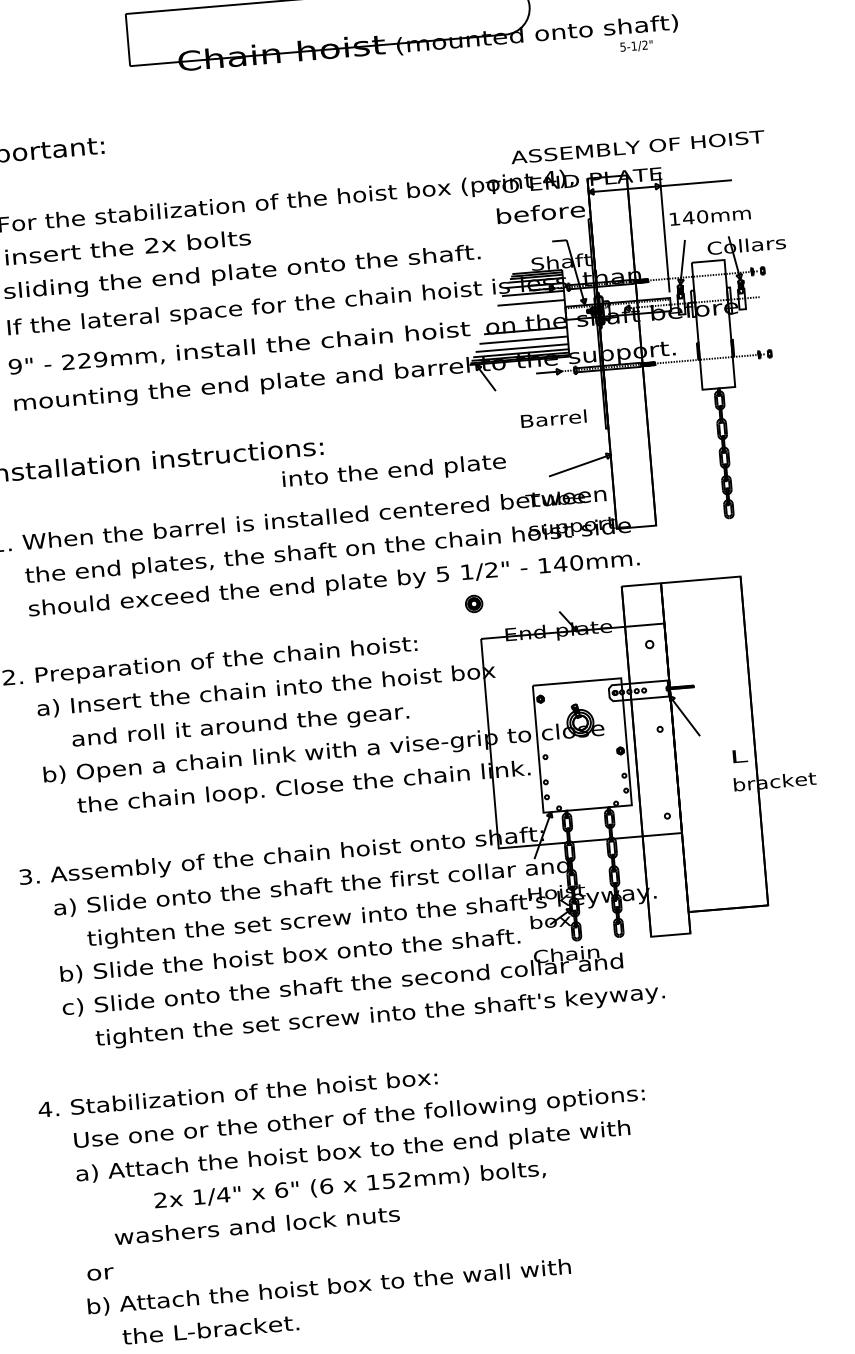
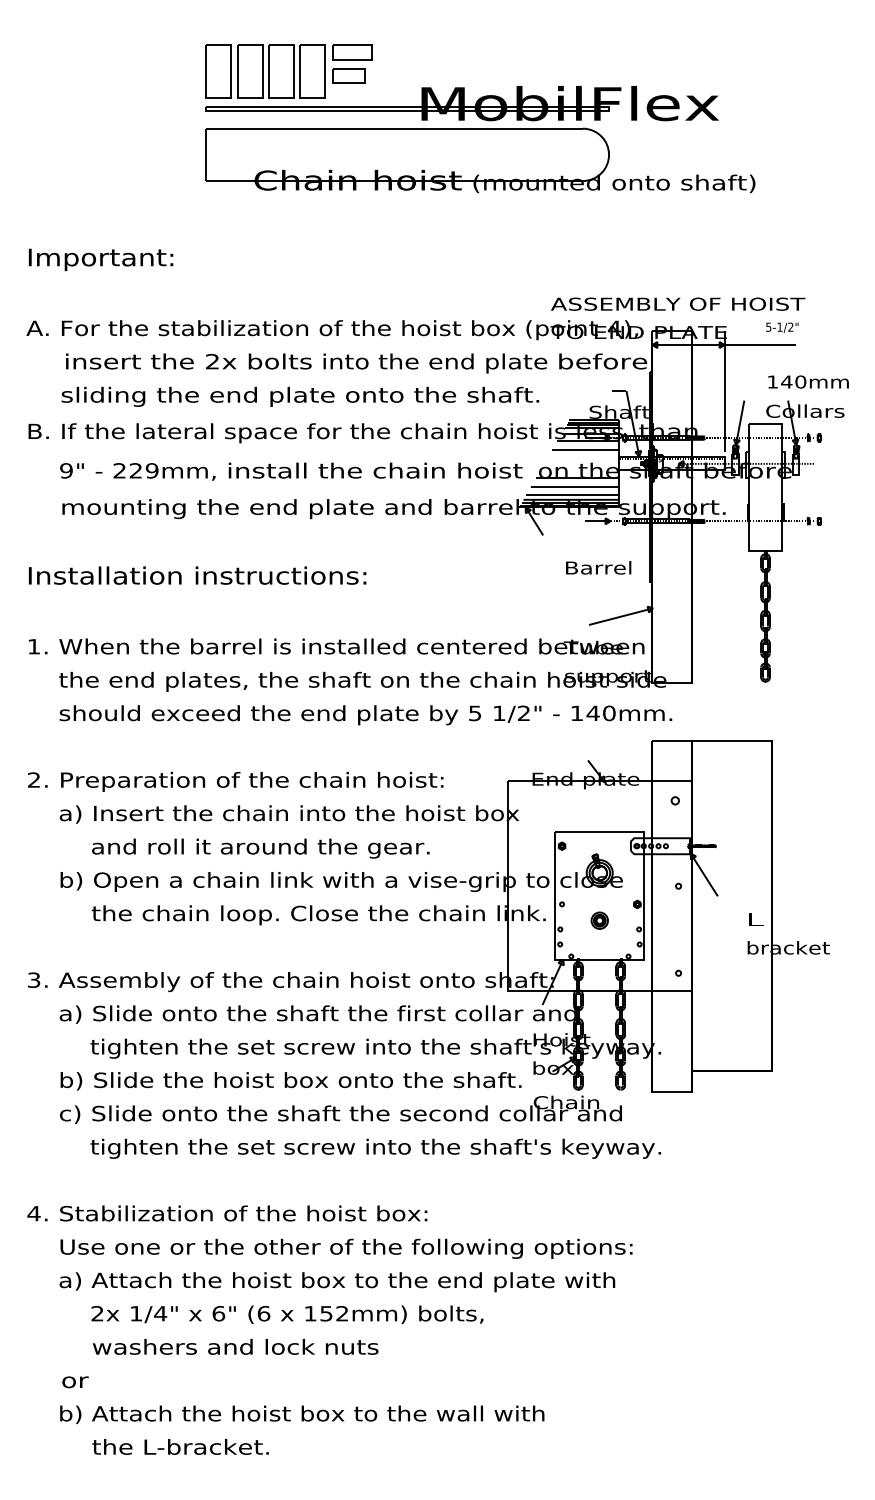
text: (636, 46) -> (782, 327), moved
text: (638, 146) -> (678, 303), moved
text: (710, 215) -> (808, 381), moved
text: (394, 471) -> (435, 363), moved
part: (473, 603) -> (599, 920), moved
text: (350, 1185) -> (287, 1314), moved

